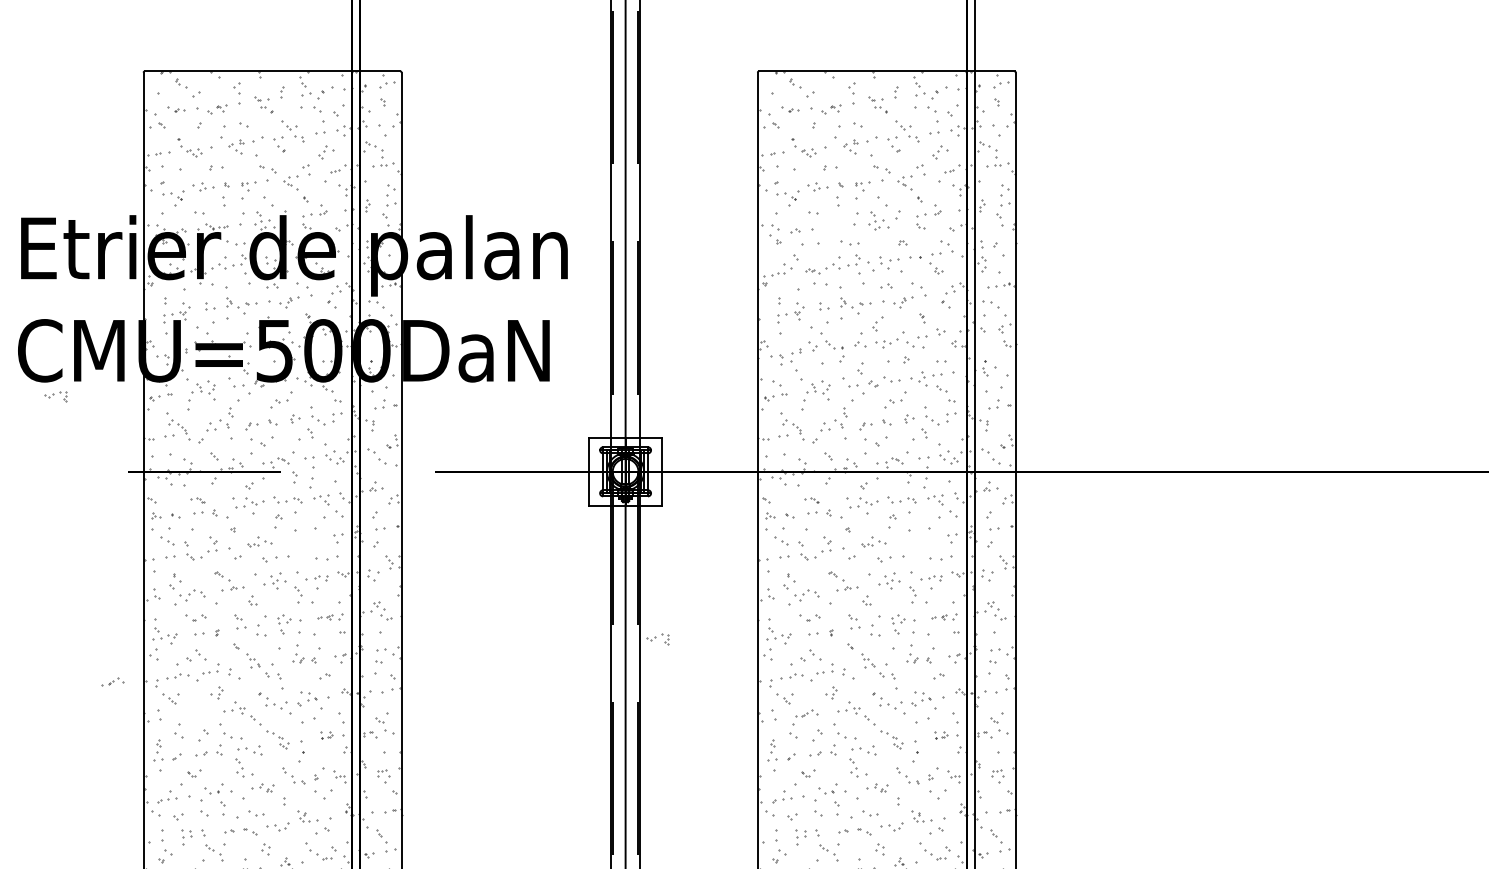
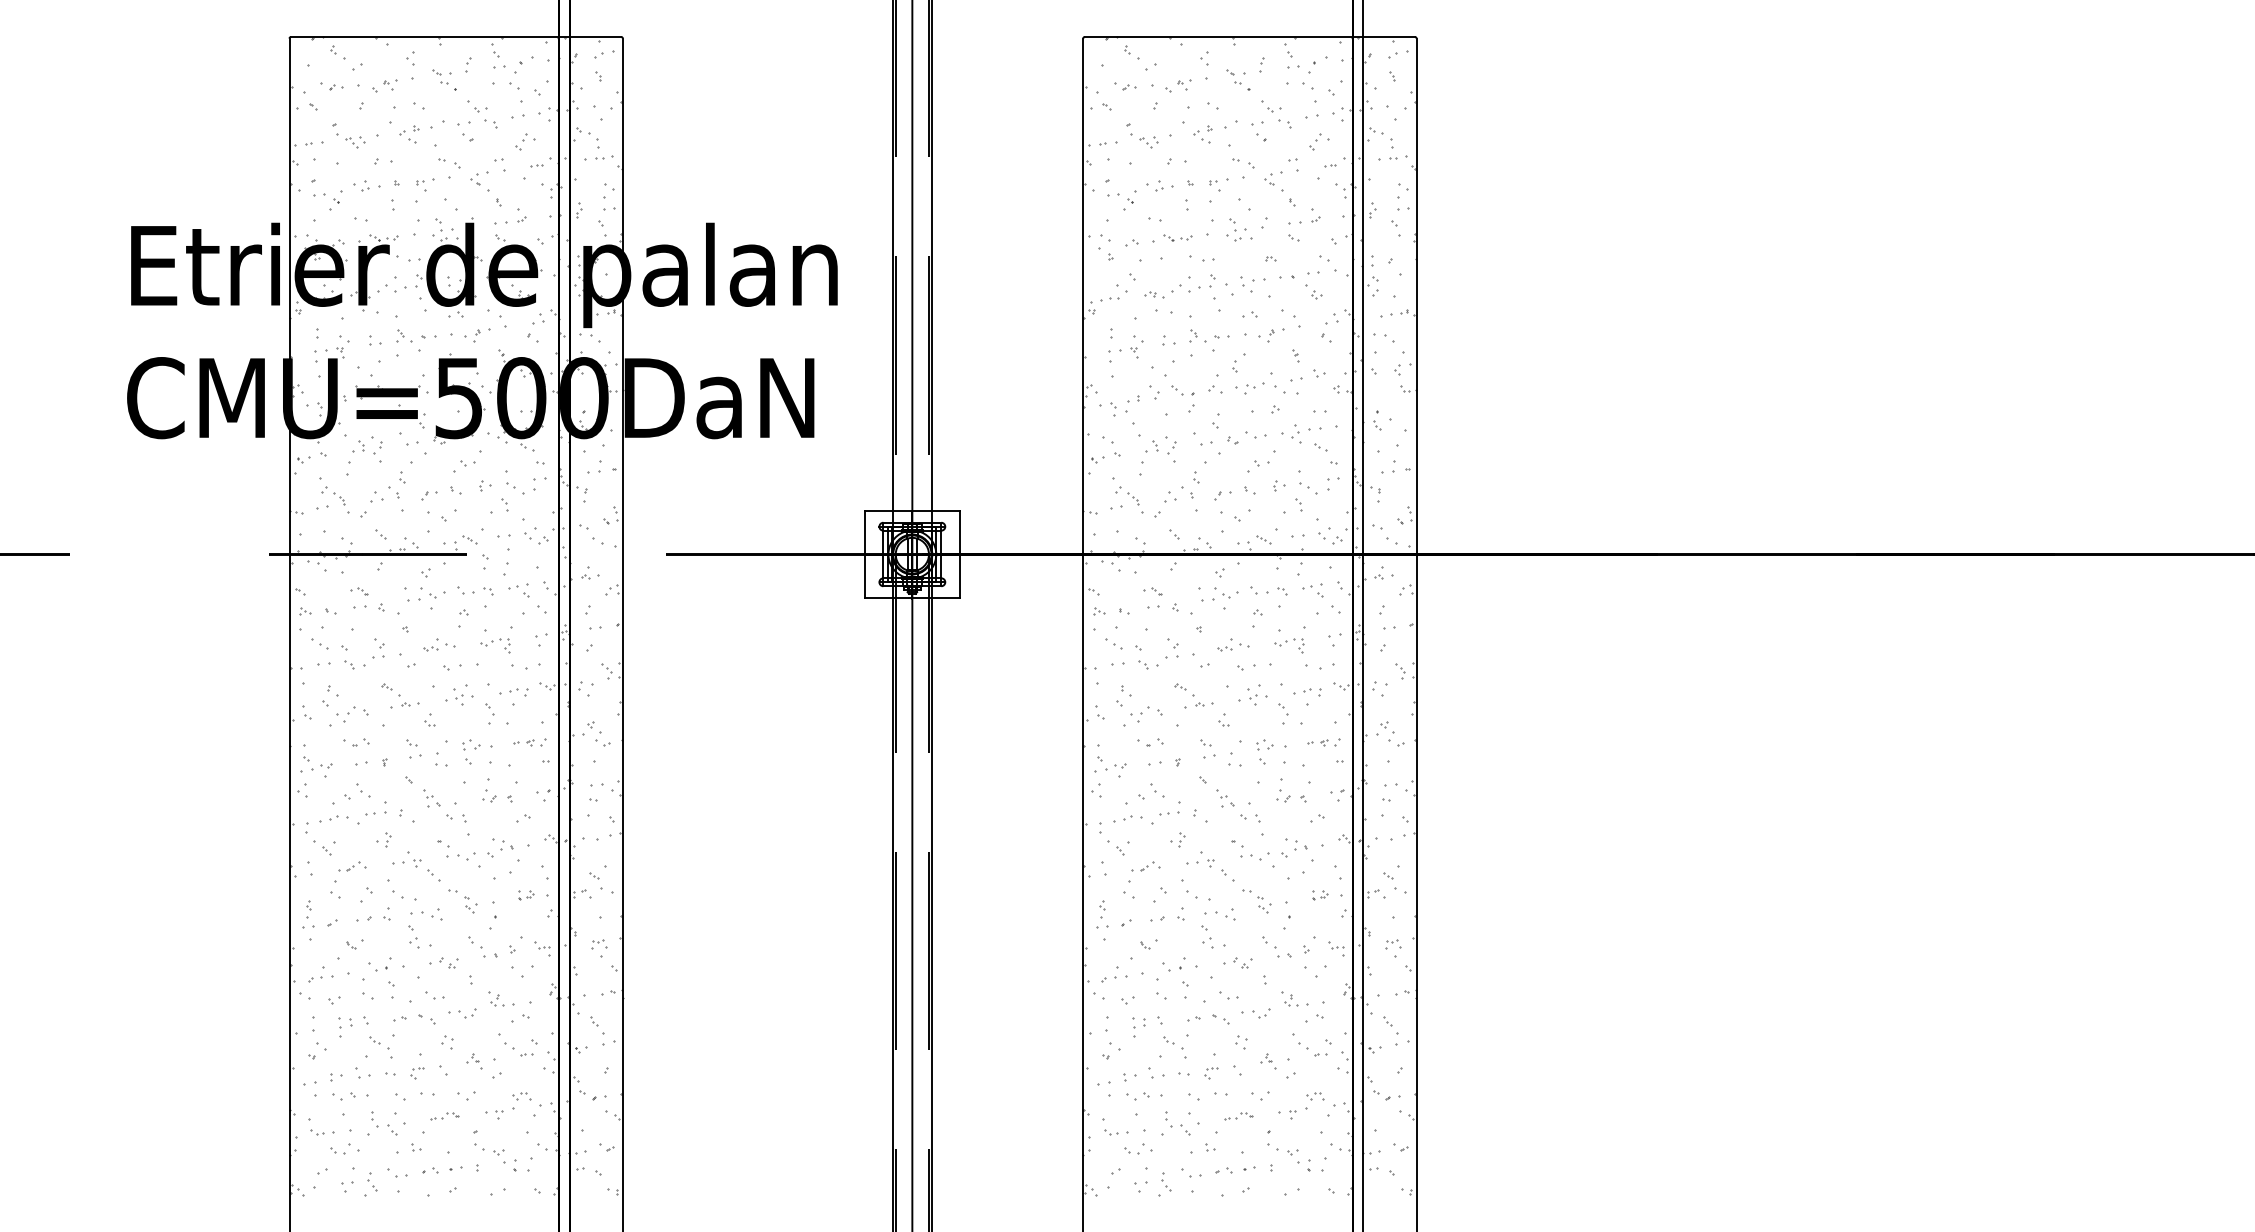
part: (830, 226) -> (1177, 237), added
part: (56, 396) -> (495, 645), moved
part: (658, 639) -> (1289, 645), moved
part: (112, 681) -> (352, 866), moved

